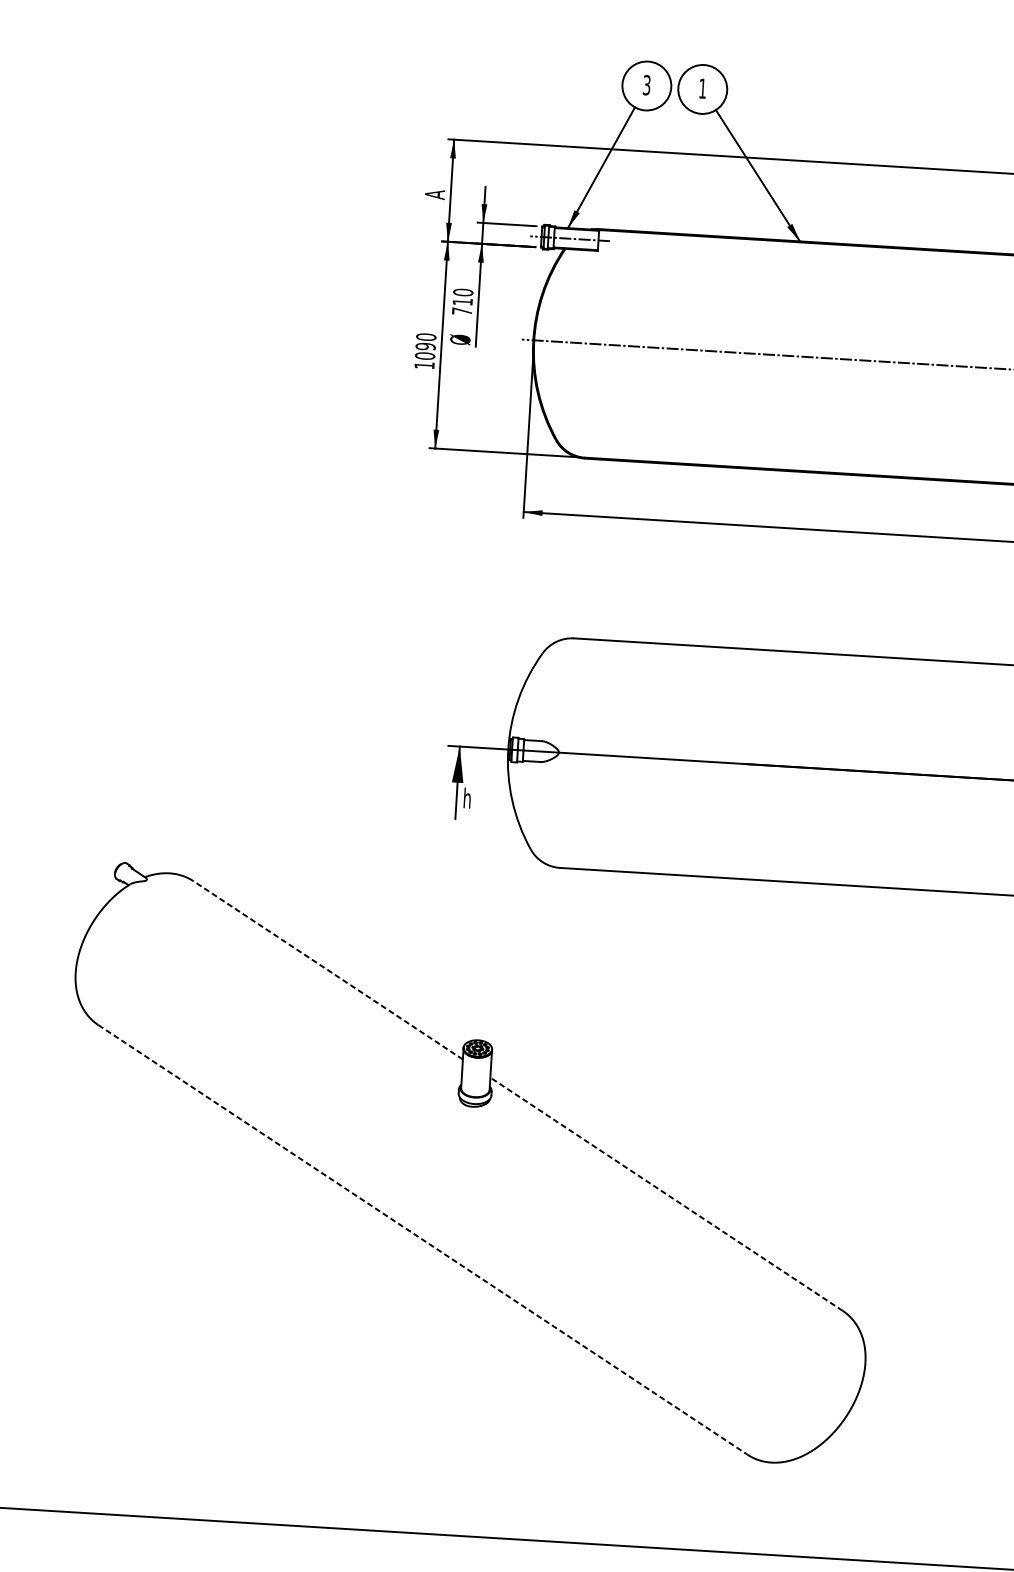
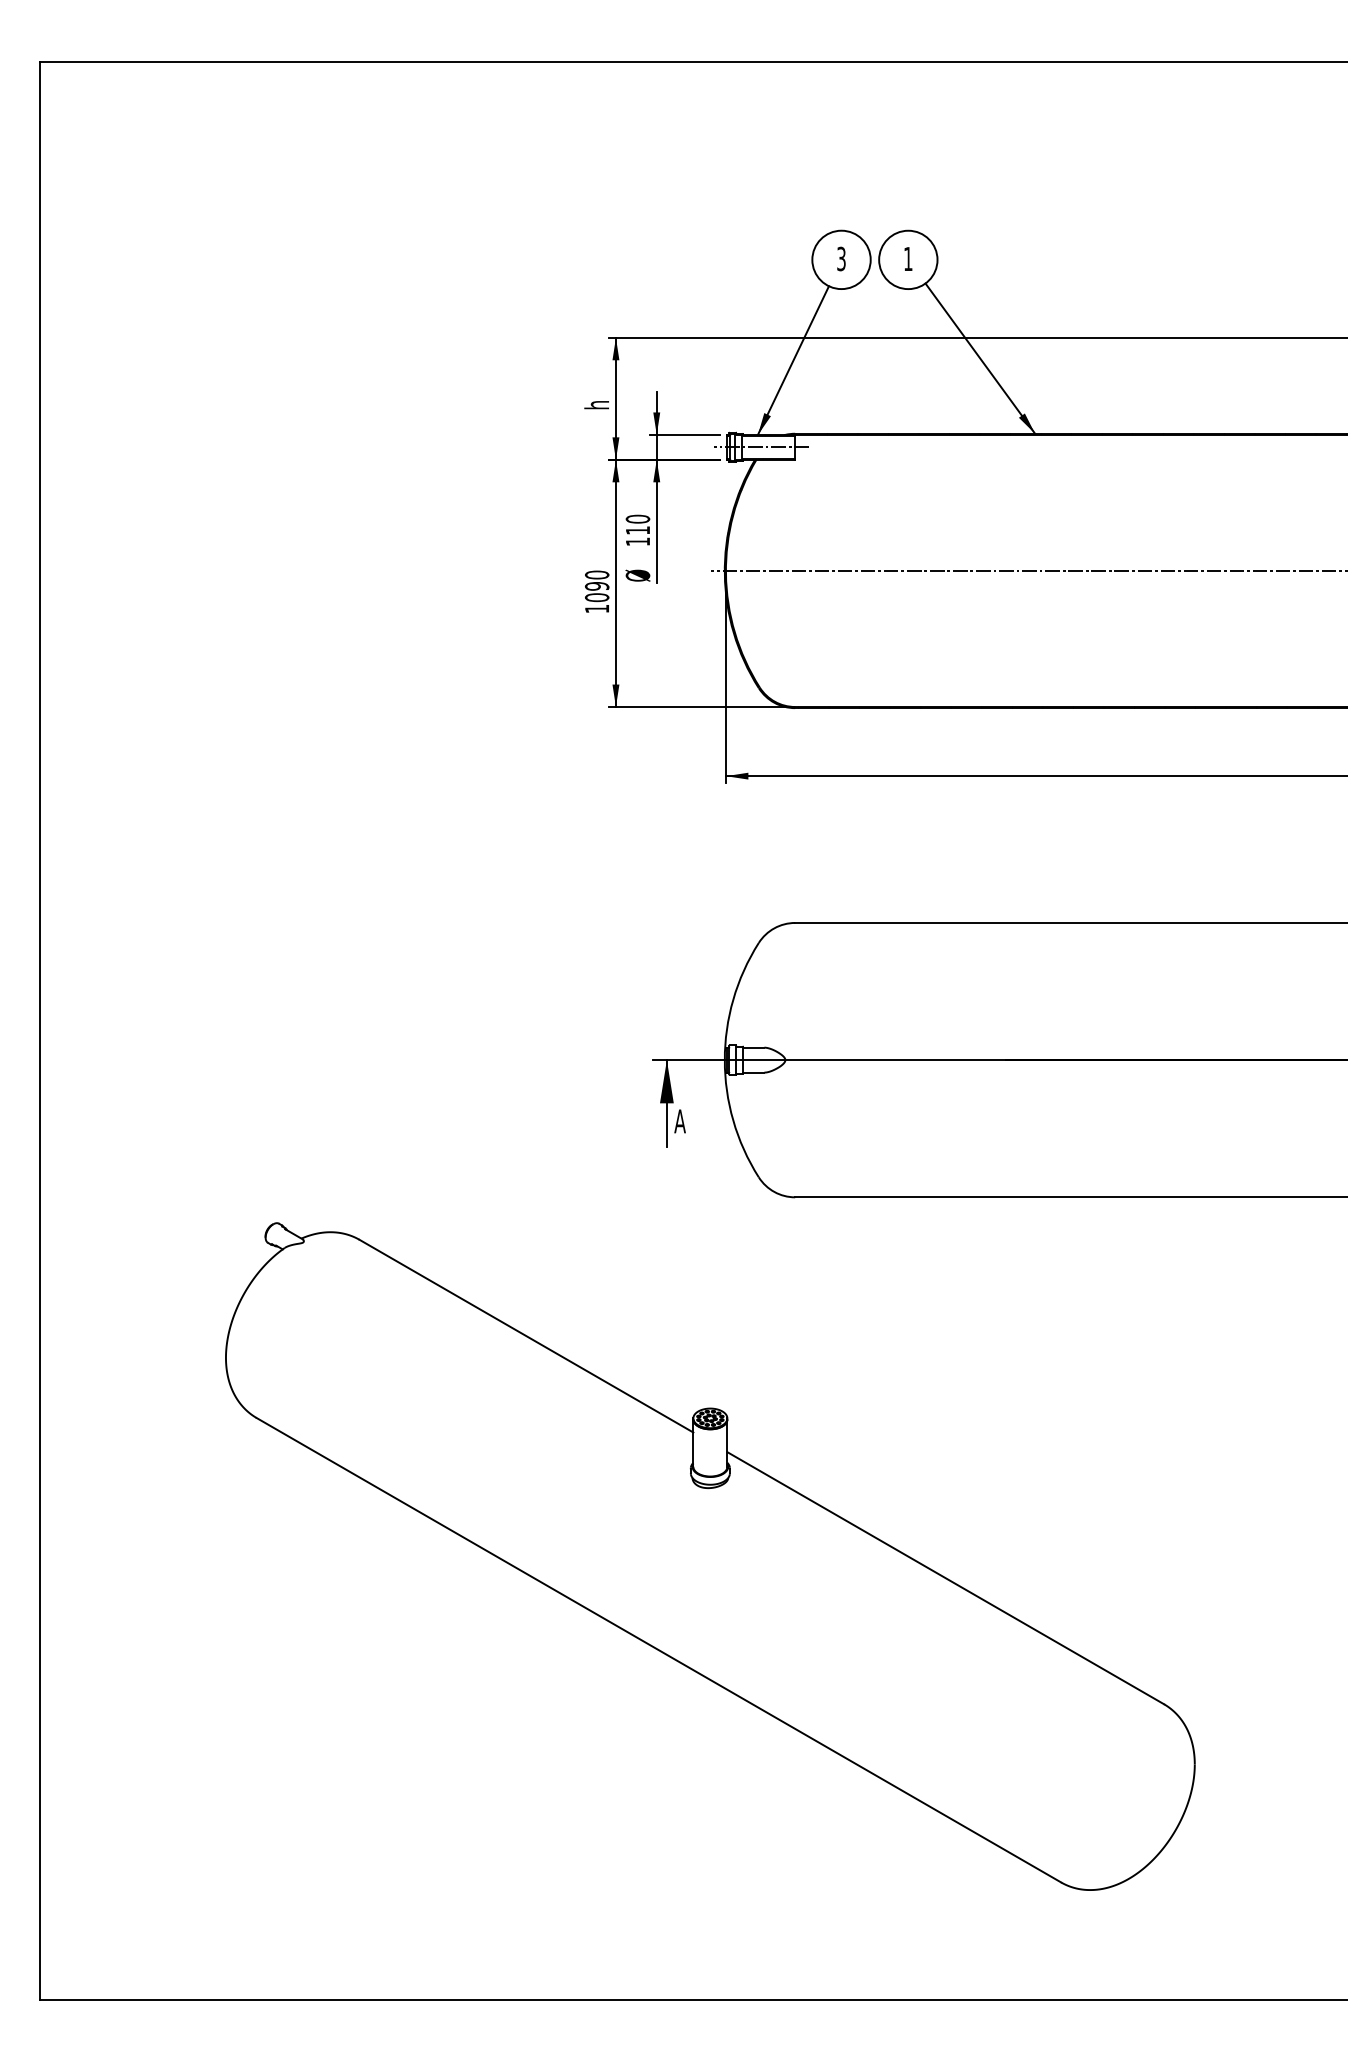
text: (434, 194) -> (596, 404), A -> h
text: (461, 311) -> (637, 541), 710 -> 110
text: (467, 797) -> (679, 1120), h -> A
line: (328, 970) -> (526, 1336), dashed -> solid
line: (666, 1193) -> (945, 1577), dashed -> solid
line: (423, 1240) -> (659, 1650), dashed -> solid

